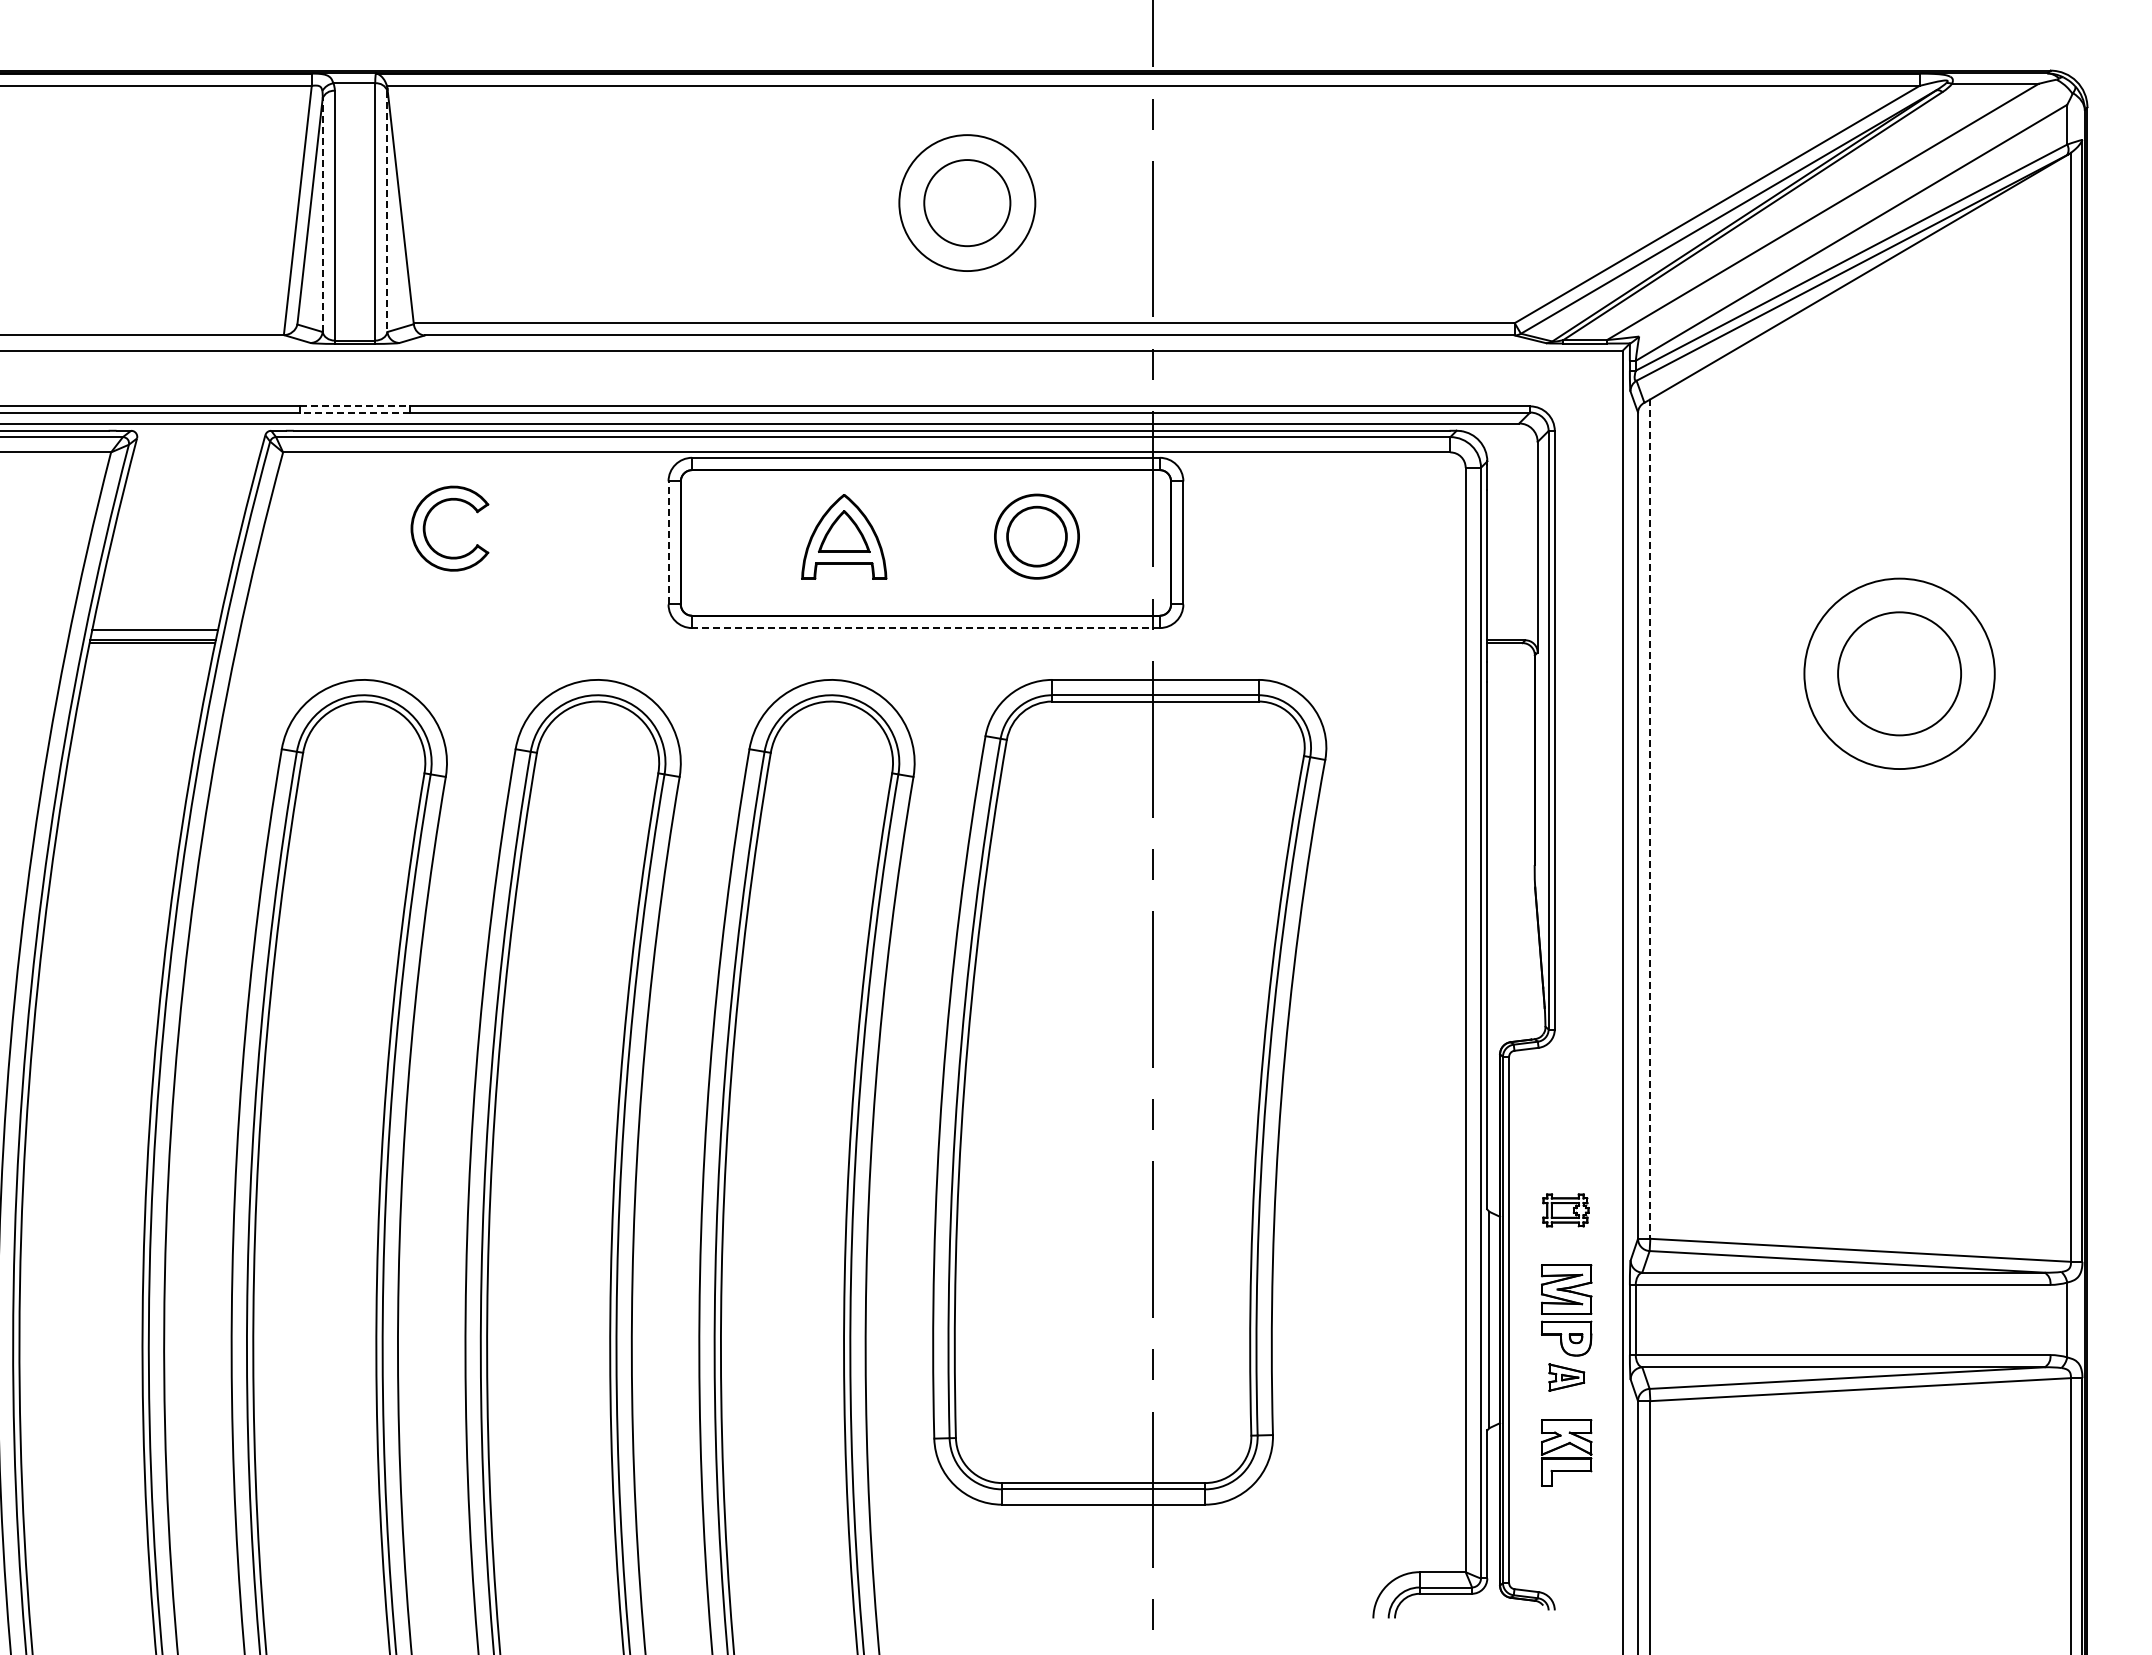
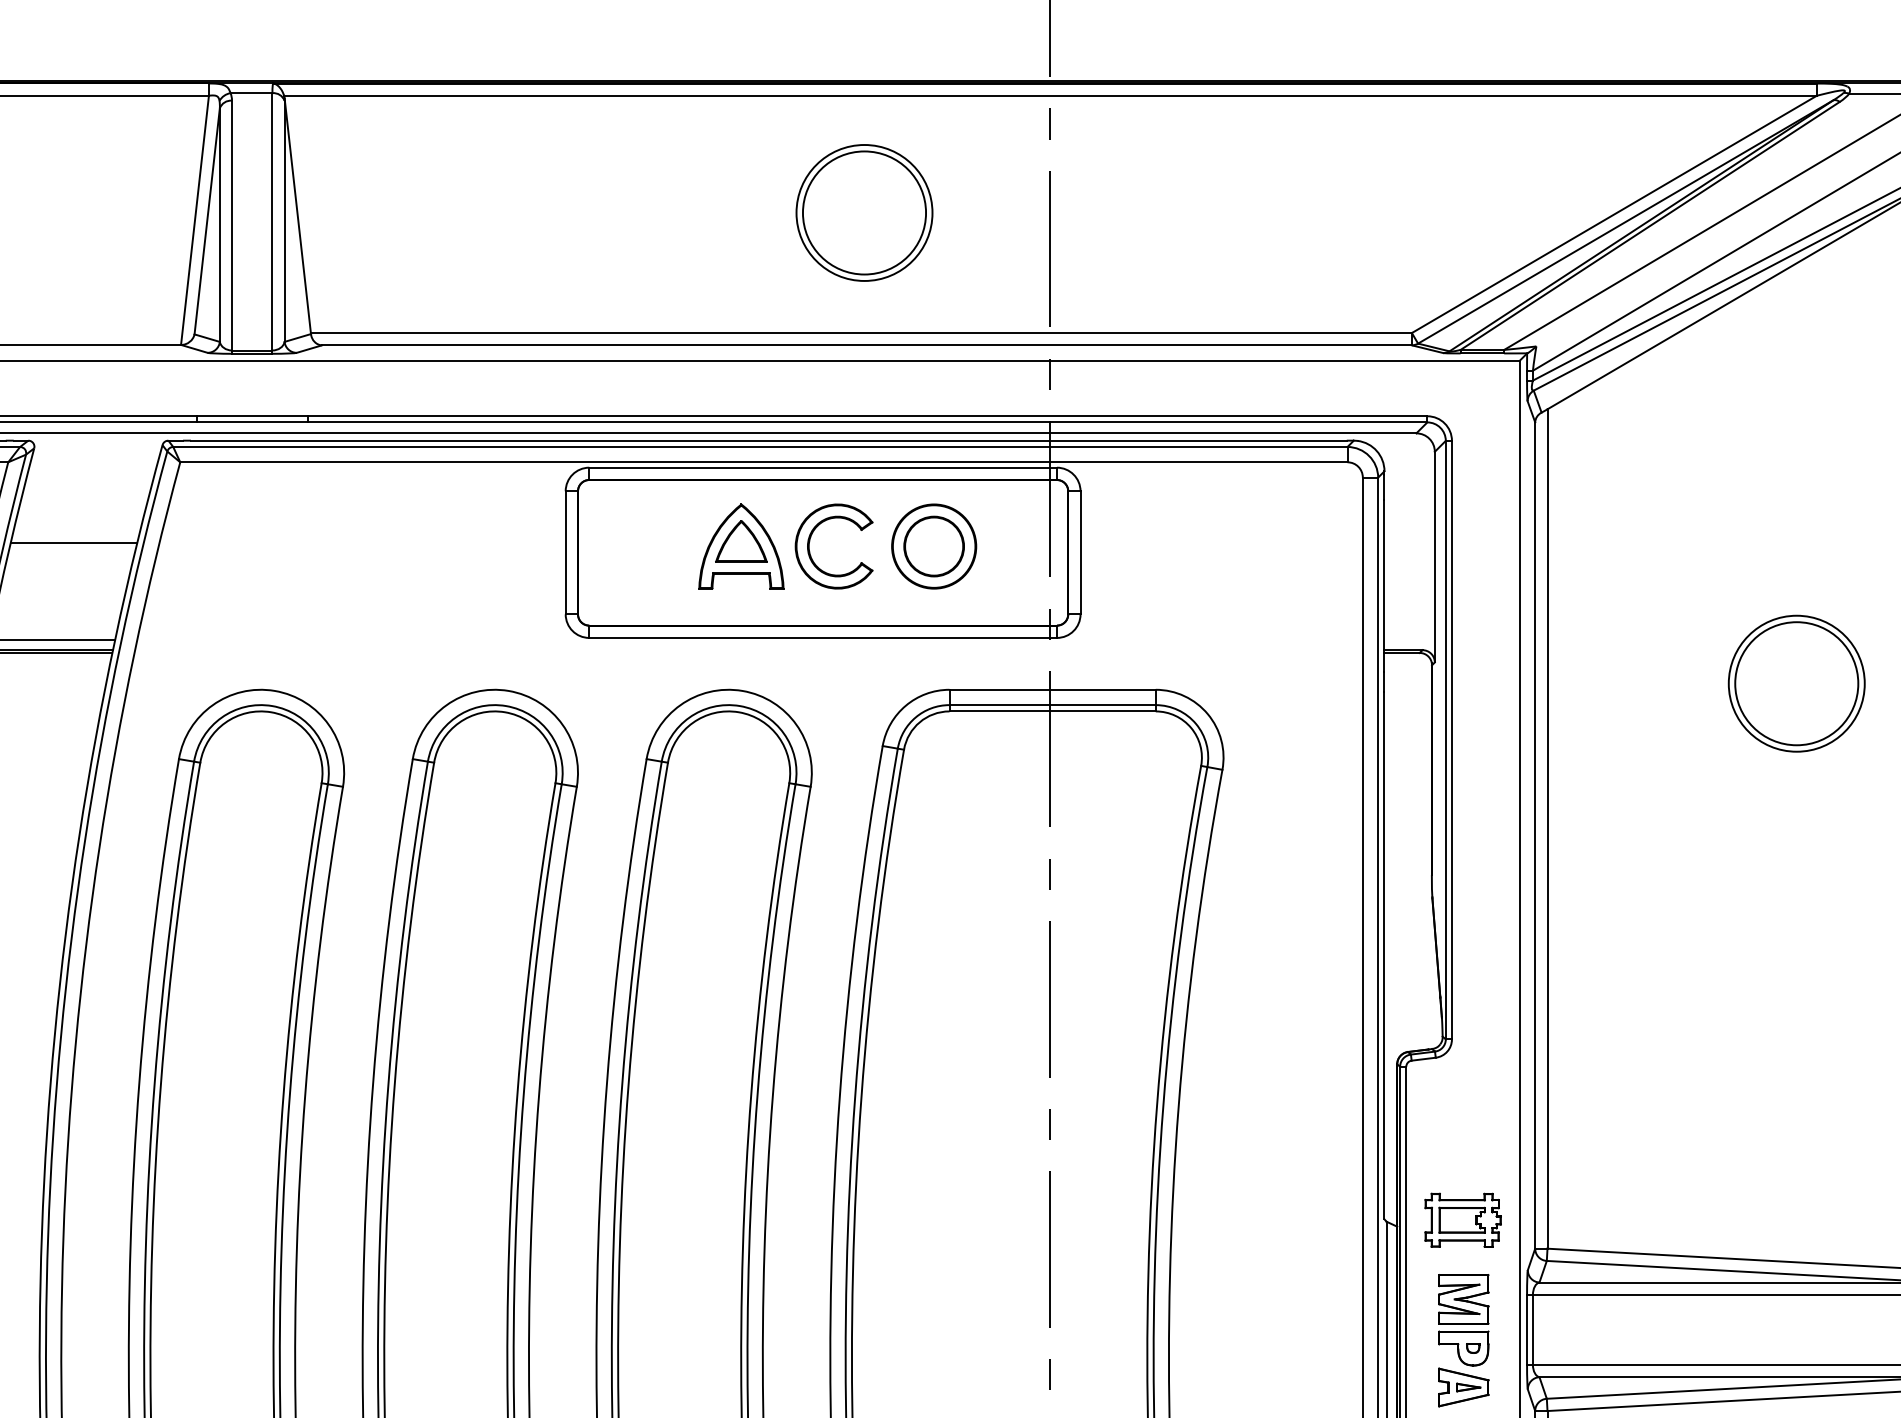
circle: (966, 202) -> (863, 212), size x1.43
line: (387, 211) -> (284, 221), dashed -> solid
line: (322, 215) -> (219, 225), dashed -> solid
line: (355, 406) -> (252, 416), dashed -> solid
line: (354, 412) -> (251, 422), dashed -> solid
part: (427, 519) -> (811, 537), moved
line: (176, 533) -> (73, 543), added
line: (668, 542) -> (565, 552), dashed -> solid
line: (925, 628) -> (822, 638), dashed -> solid
circle: (1899, 673) -> (1796, 683), size x0.71
line: (1650, 819) -> (1547, 829), dashed -> solid
part: (1565, 1210) -> (1462, 1220), size x1.67
part: (1566, 1377) -> (1463, 1387), size x1.43

